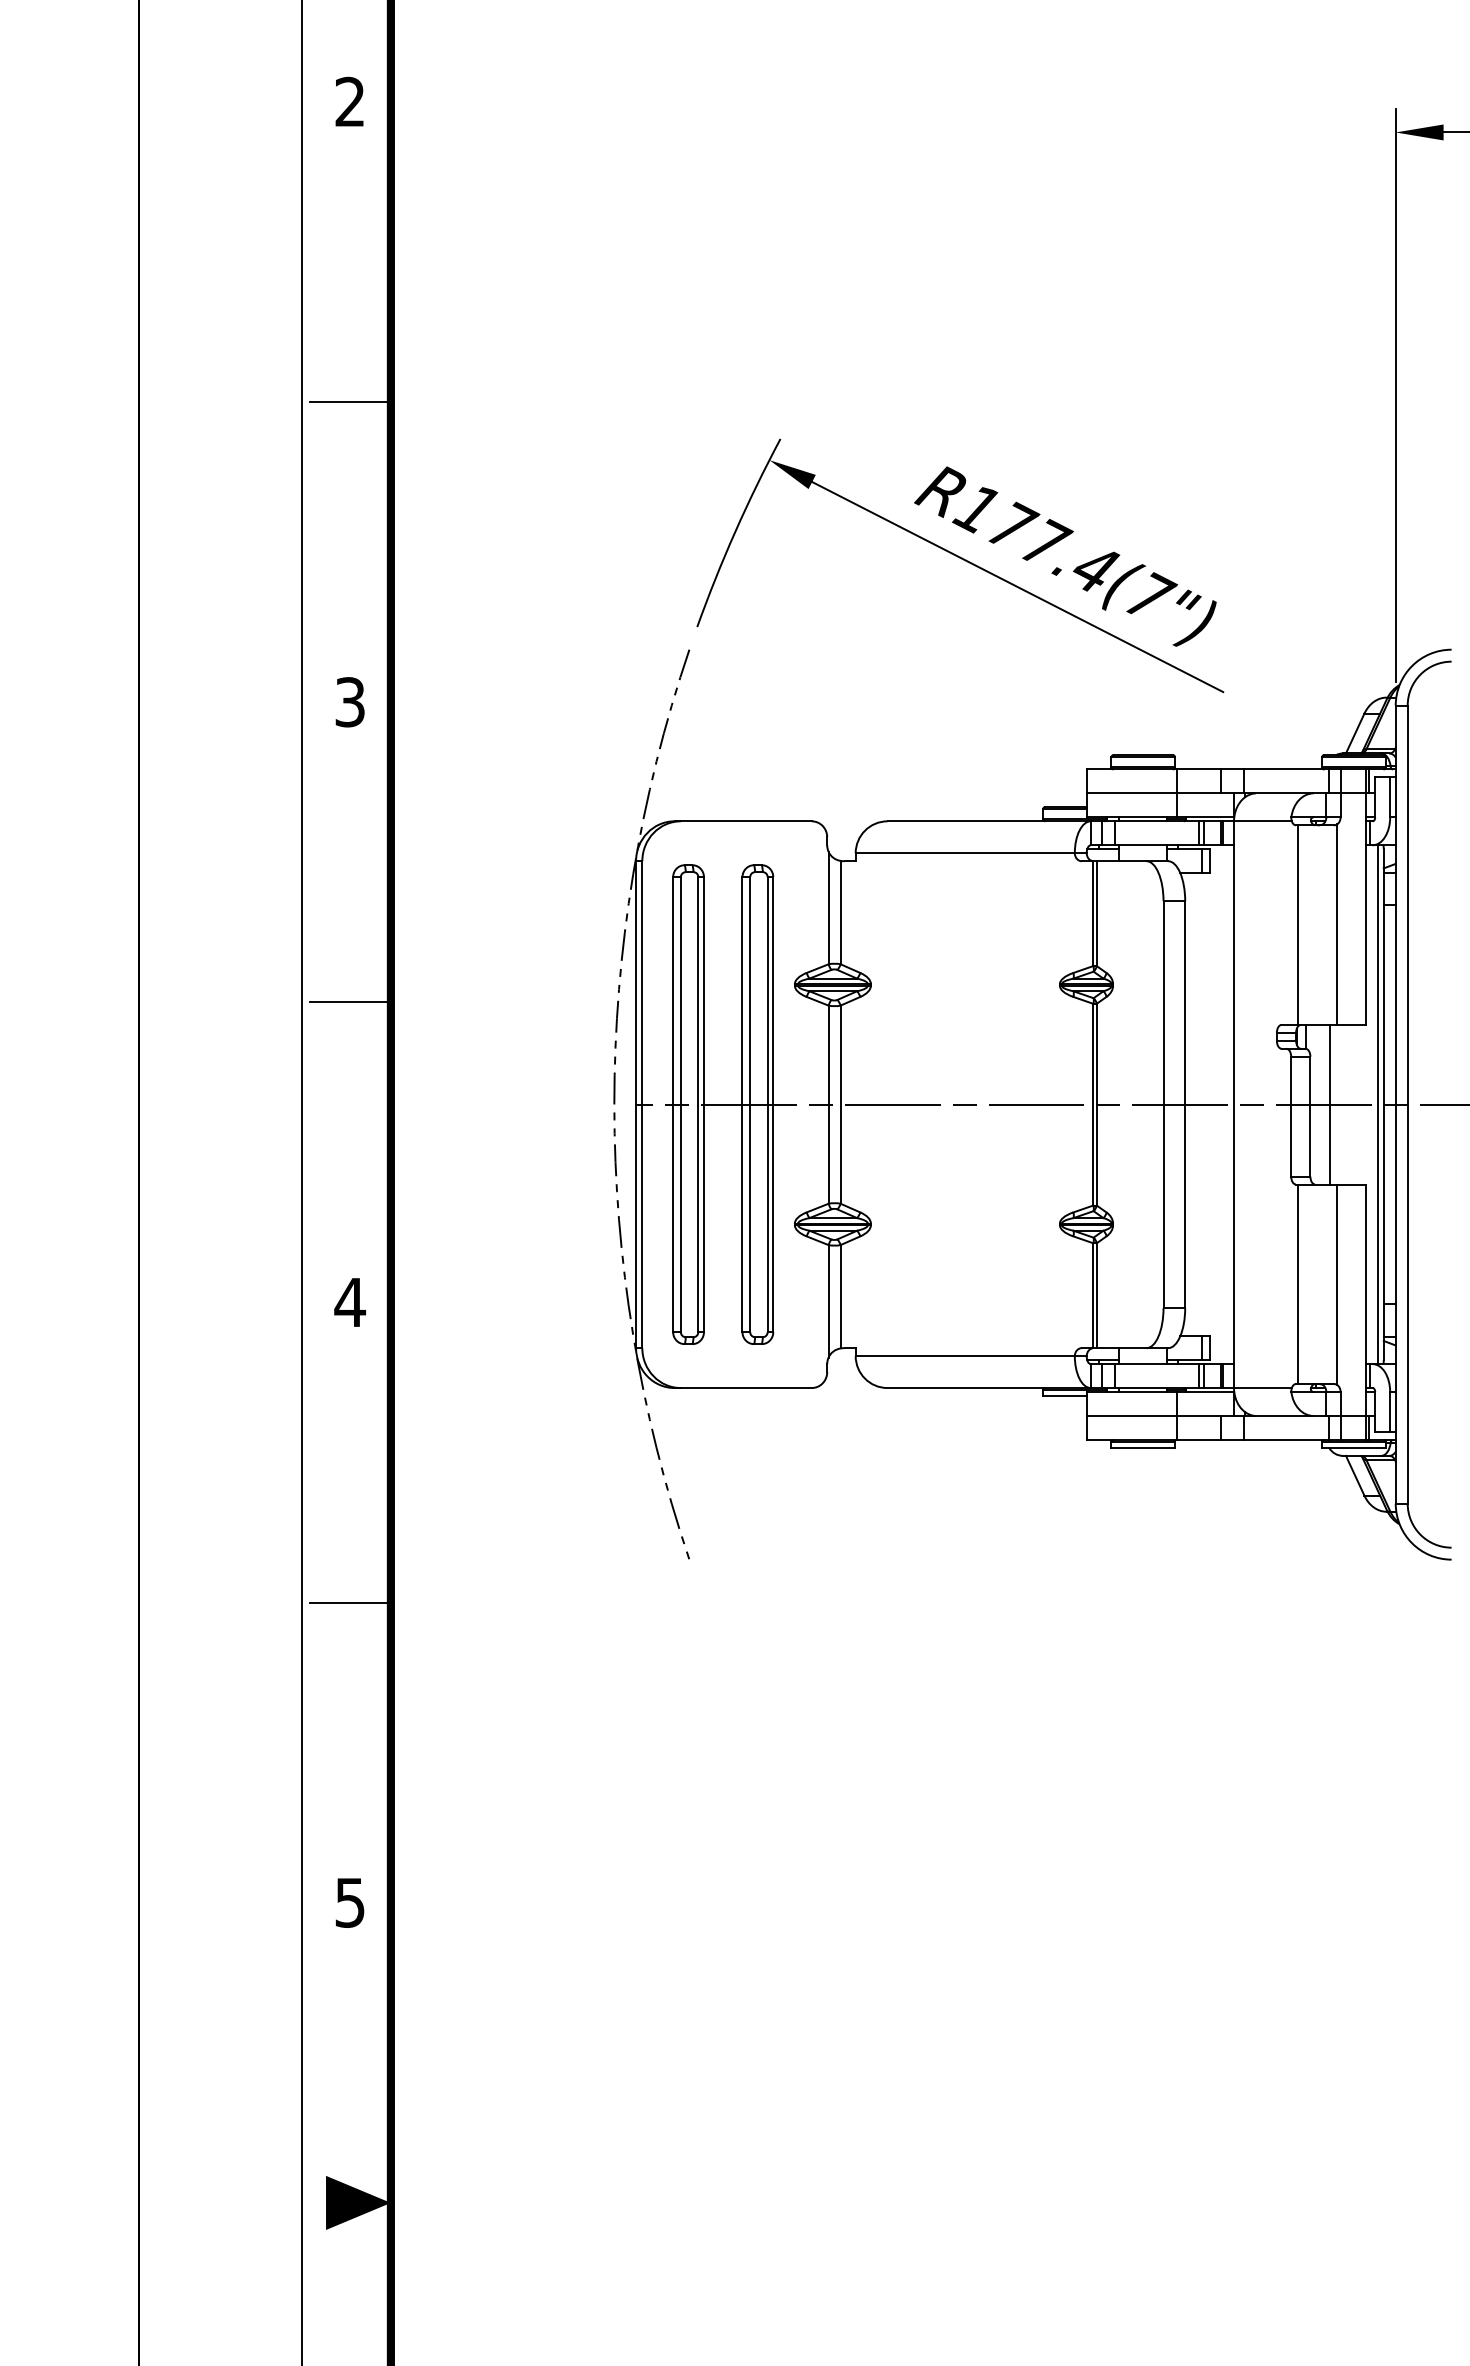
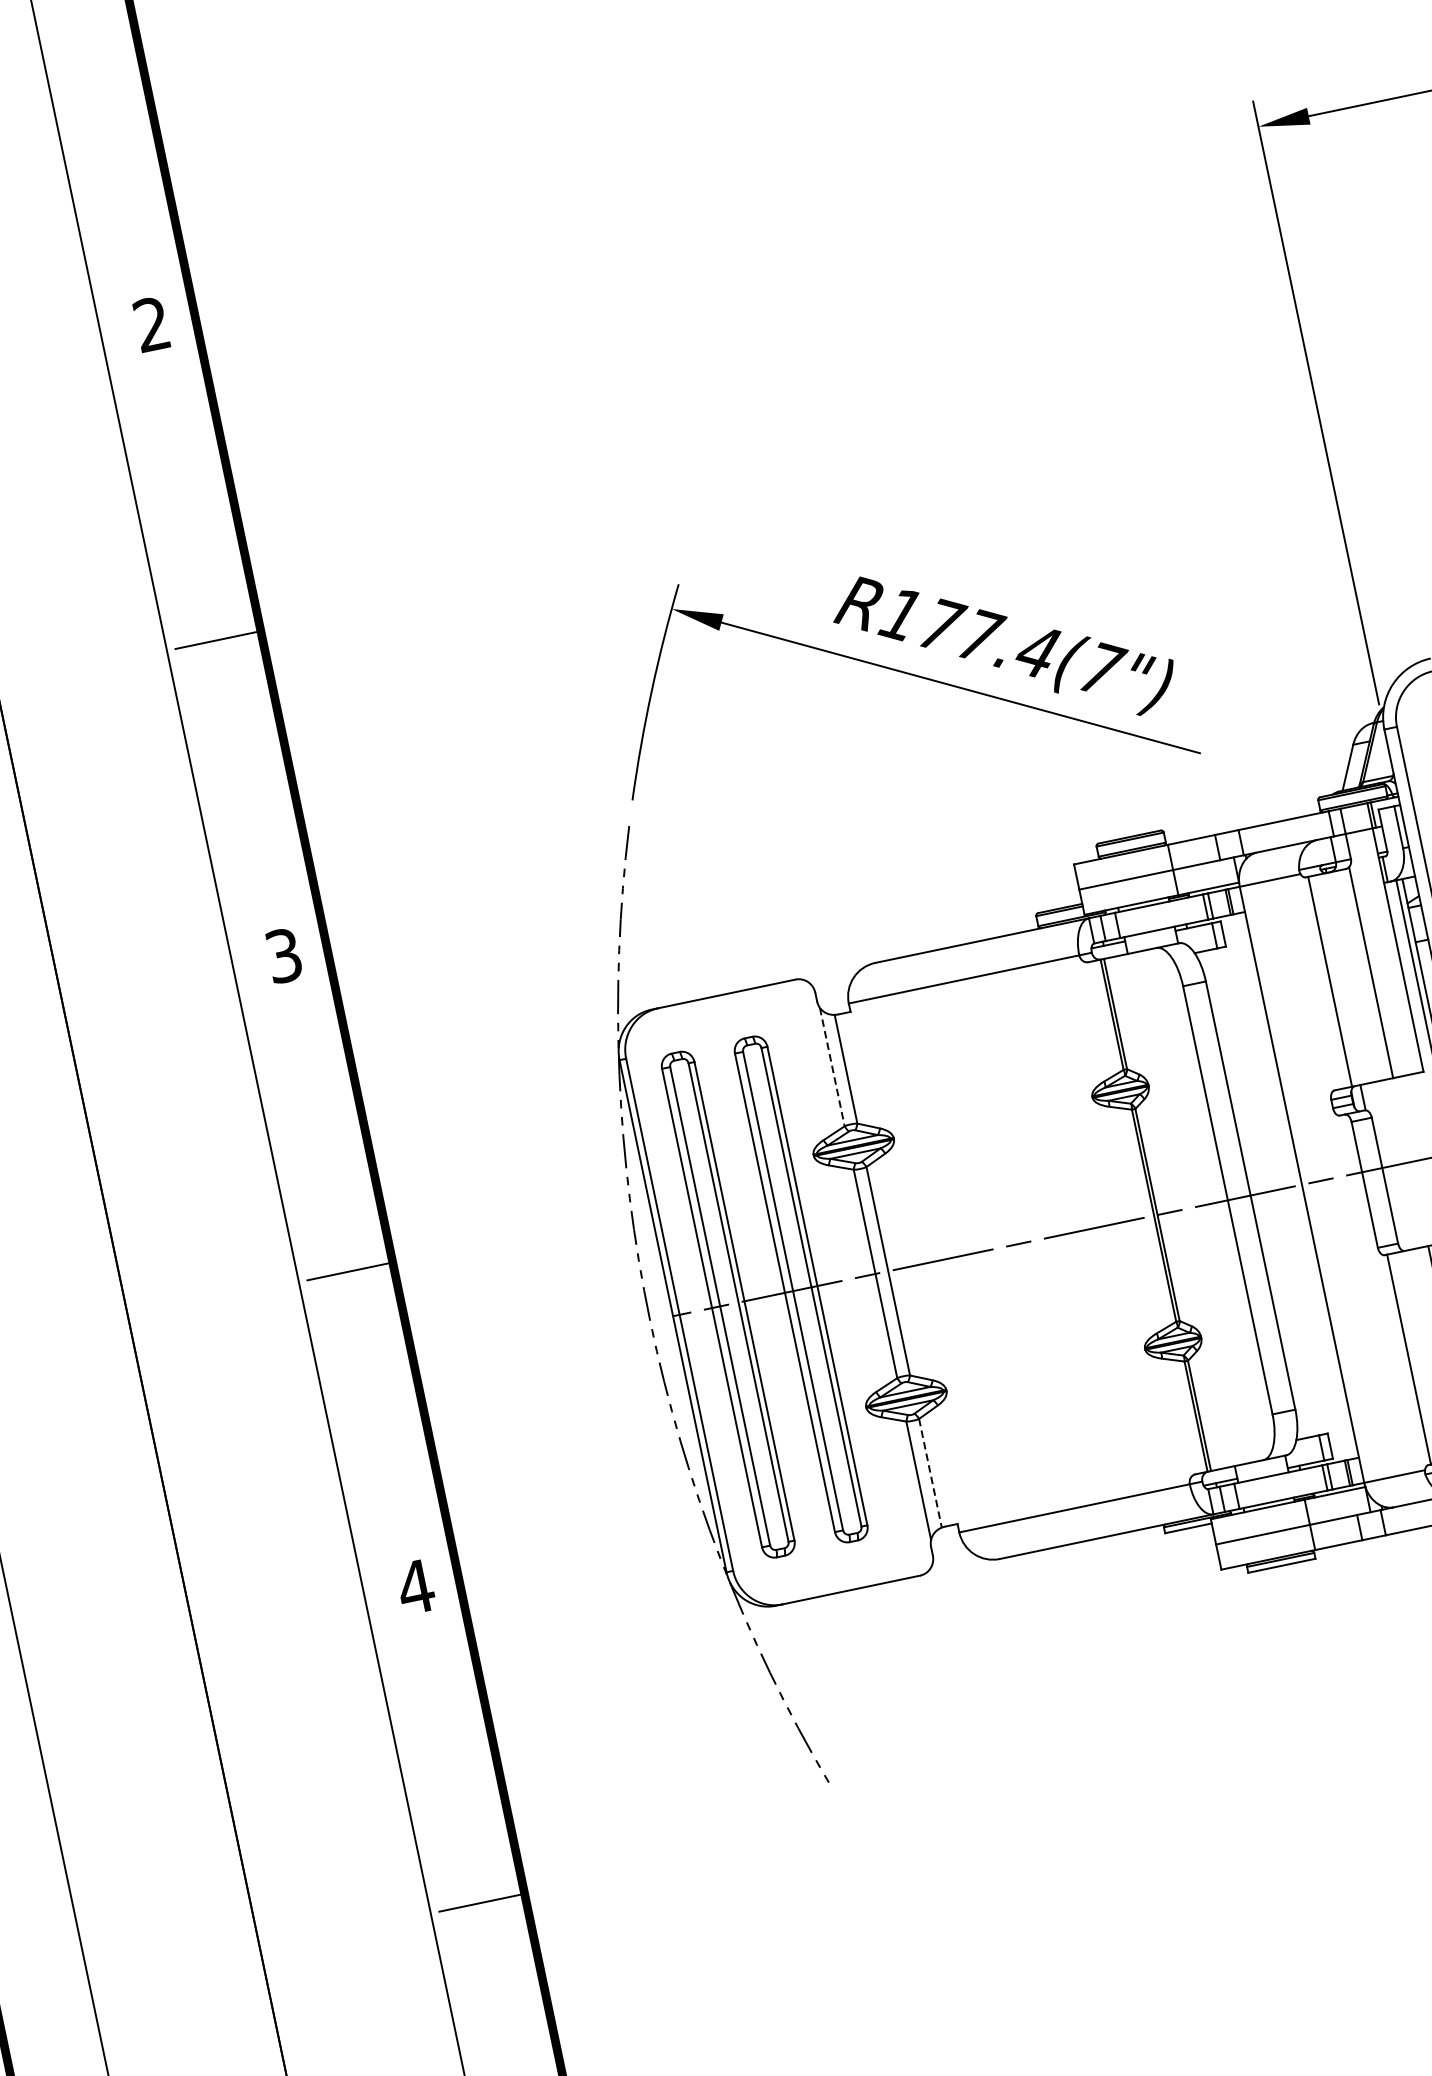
line: (828, 908) -> (832, 1067), solid -> dashed
line: (1329, 1104) -> (1402, 1163), removed
line: (840, 1296) -> (930, 1473), solid -> dashed

